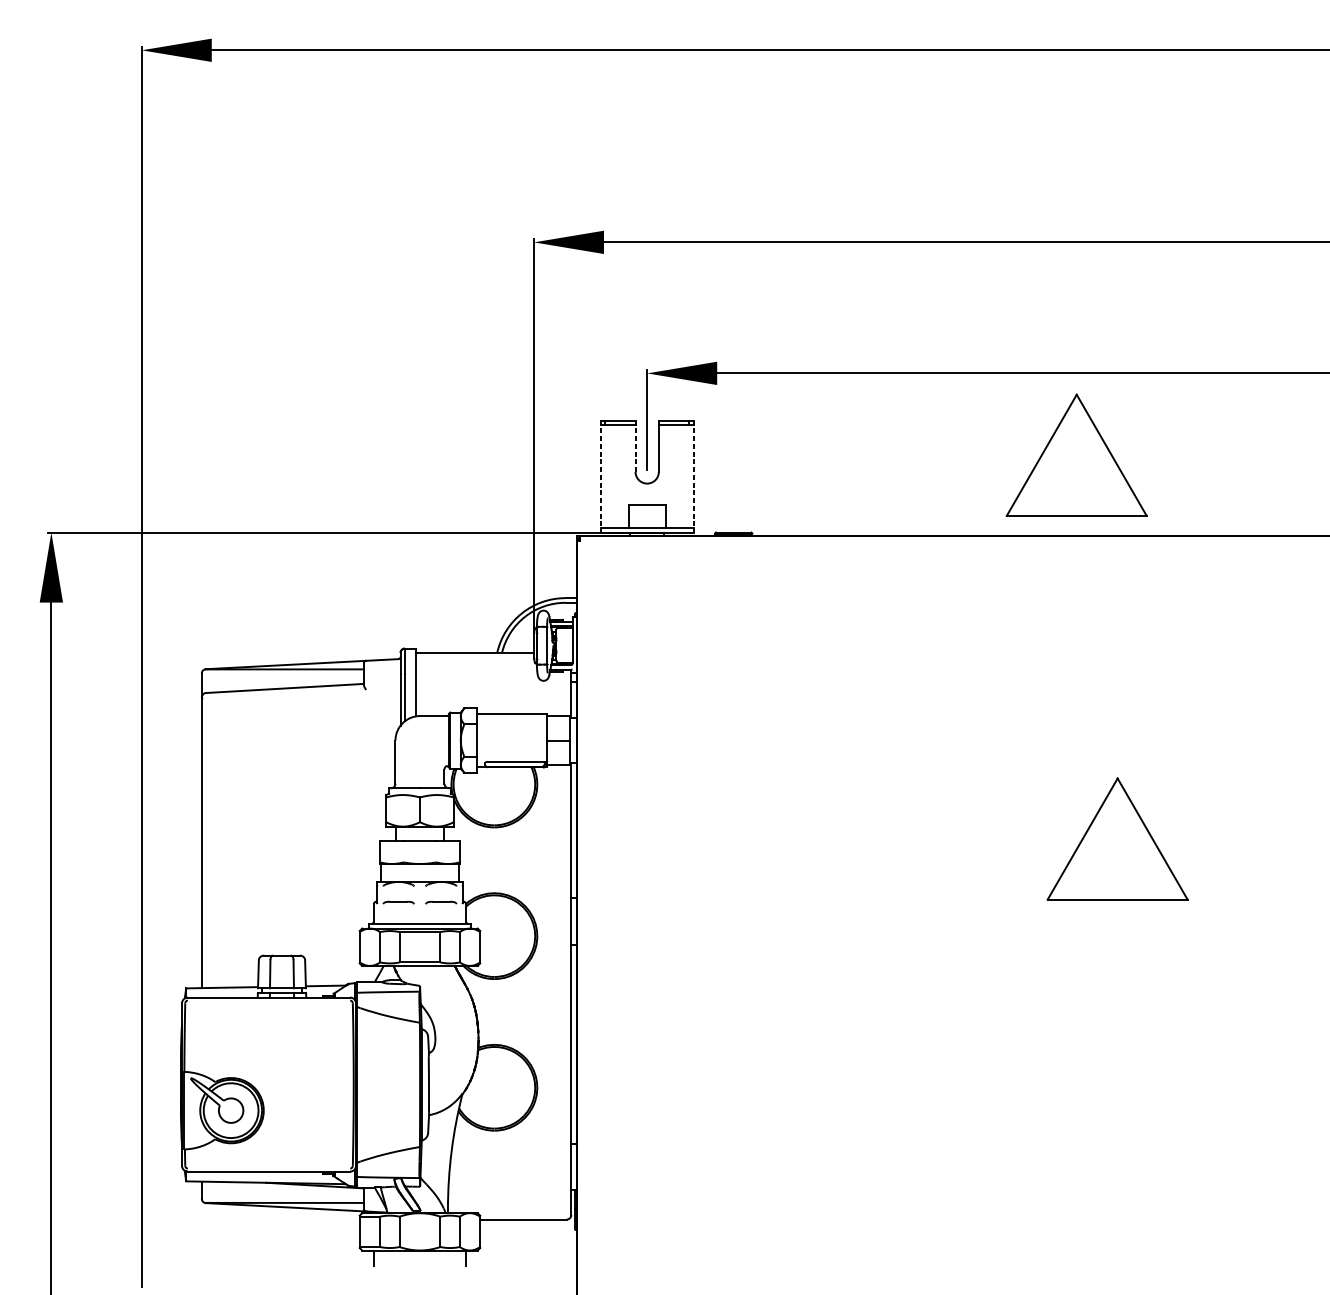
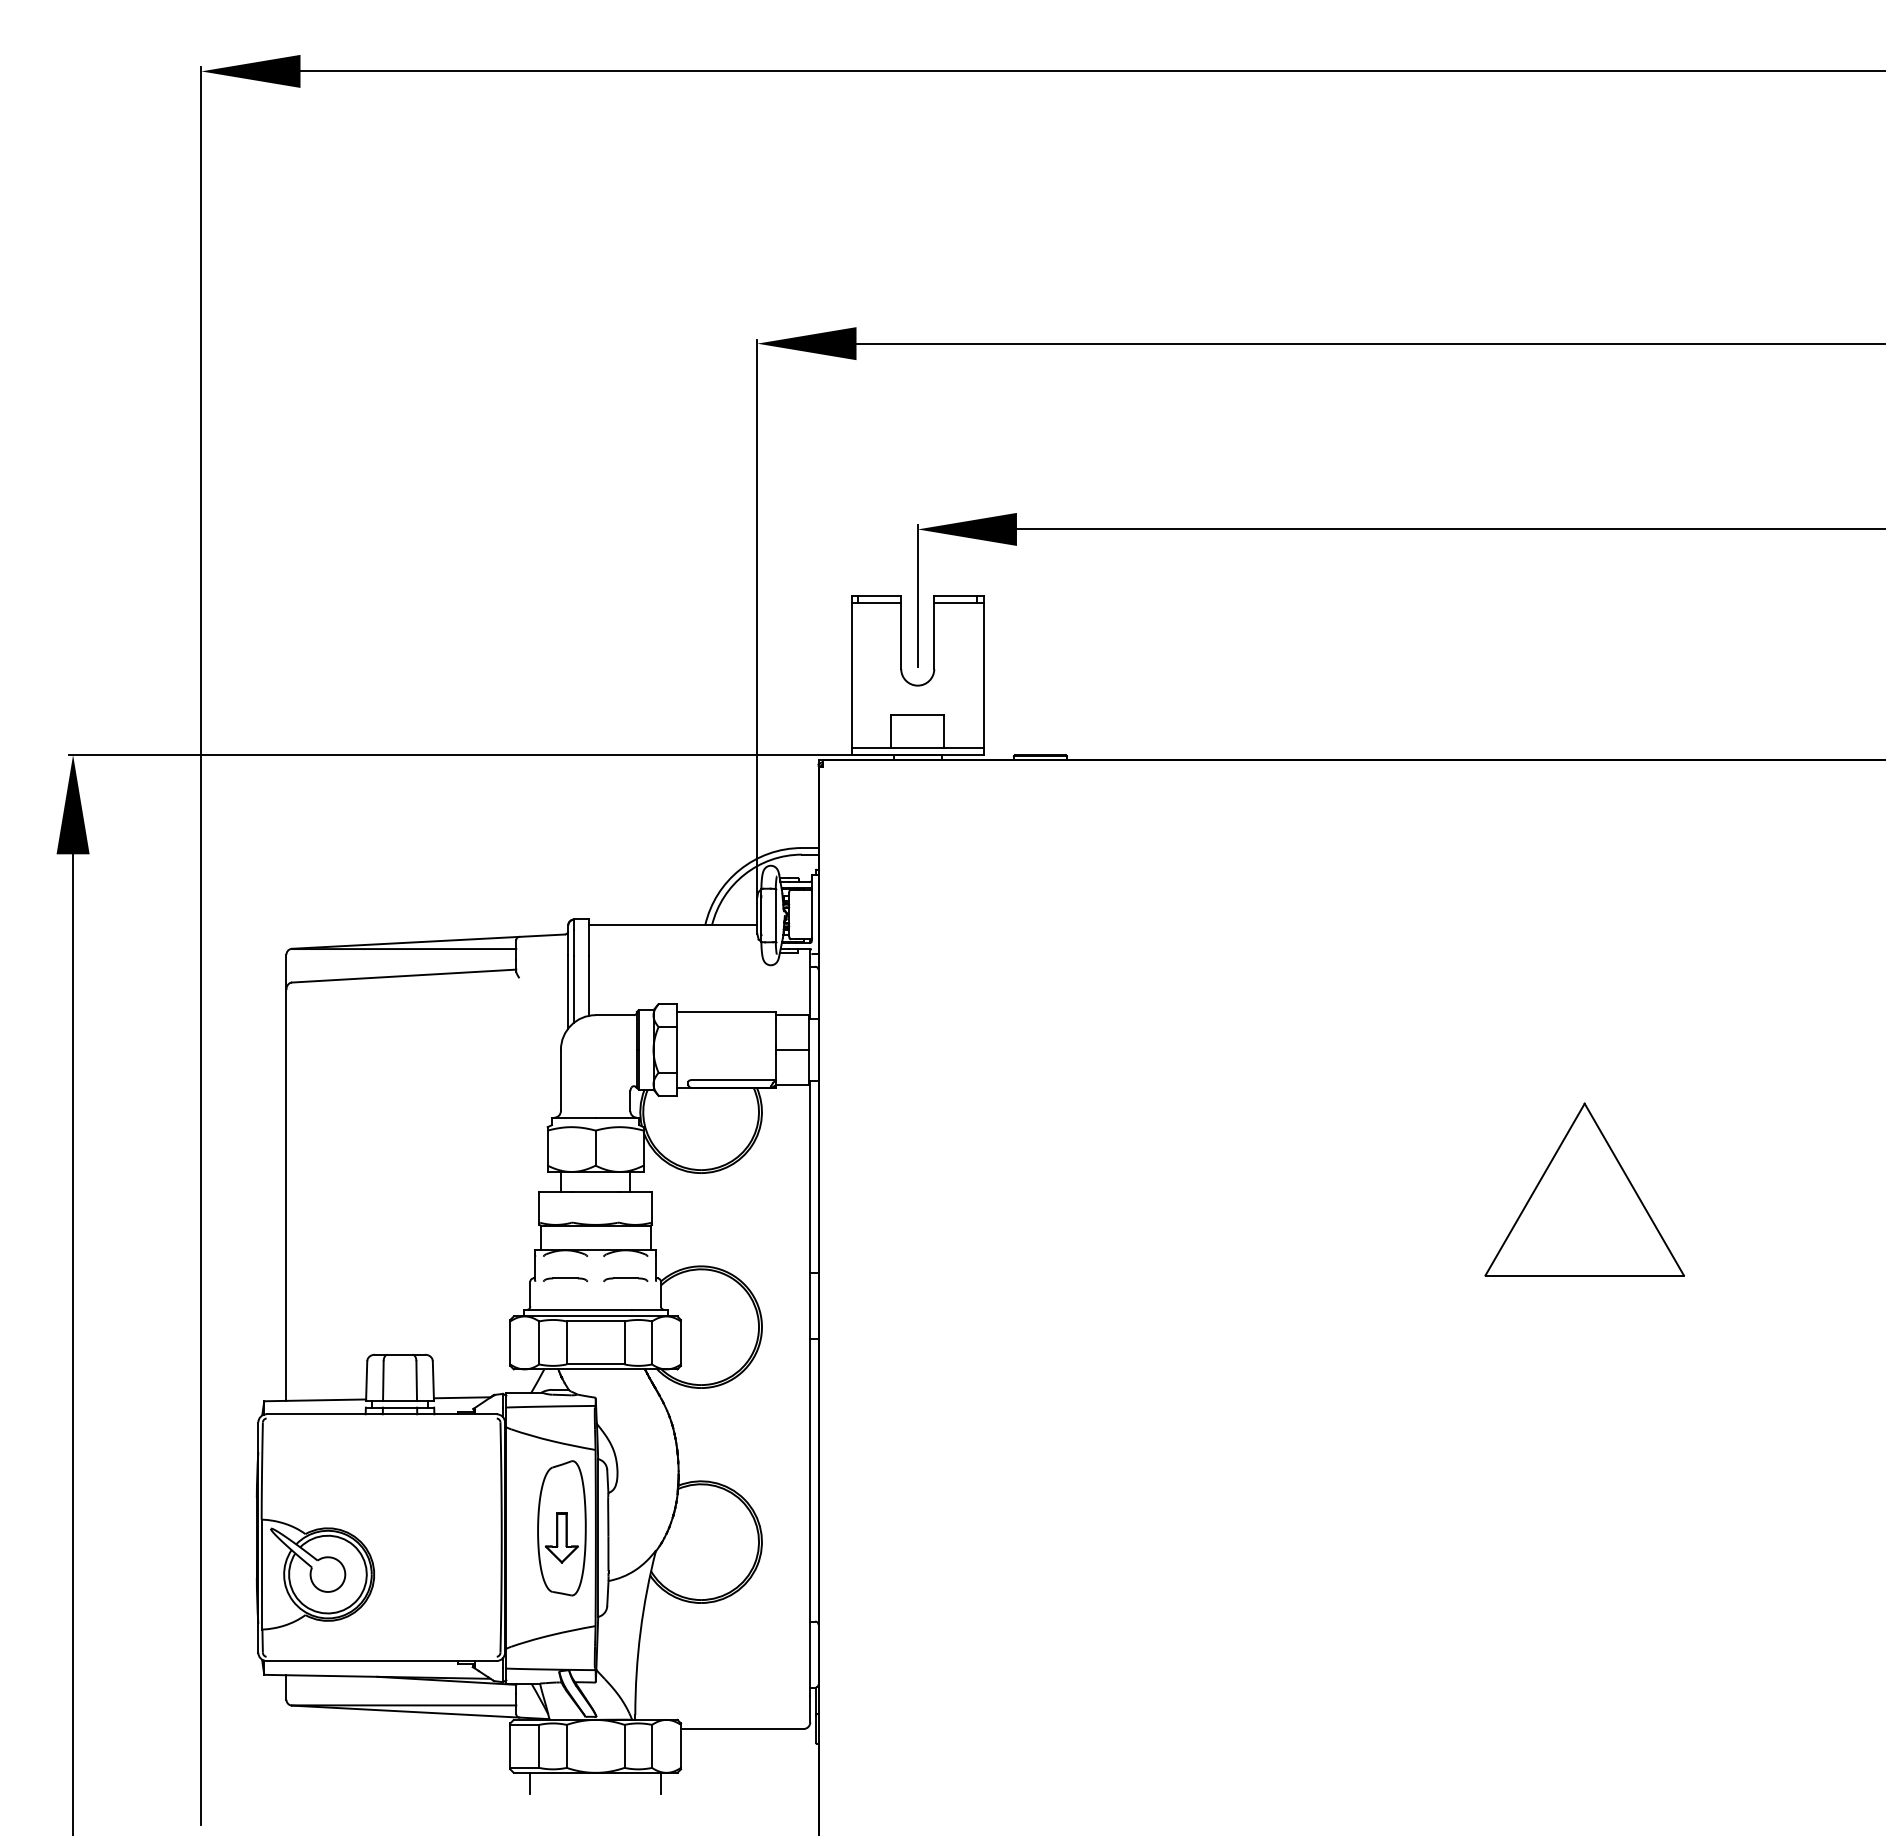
line: (635, 446) -> (901, 633), dashed -> solid
part: (1076, 455) -> (1526, 645), removed
line: (600, 477) -> (851, 676), dashed -> solid
line: (693, 477) -> (983, 676), dashed -> solid
part: (395, 1078) -> (561, 1528), added

